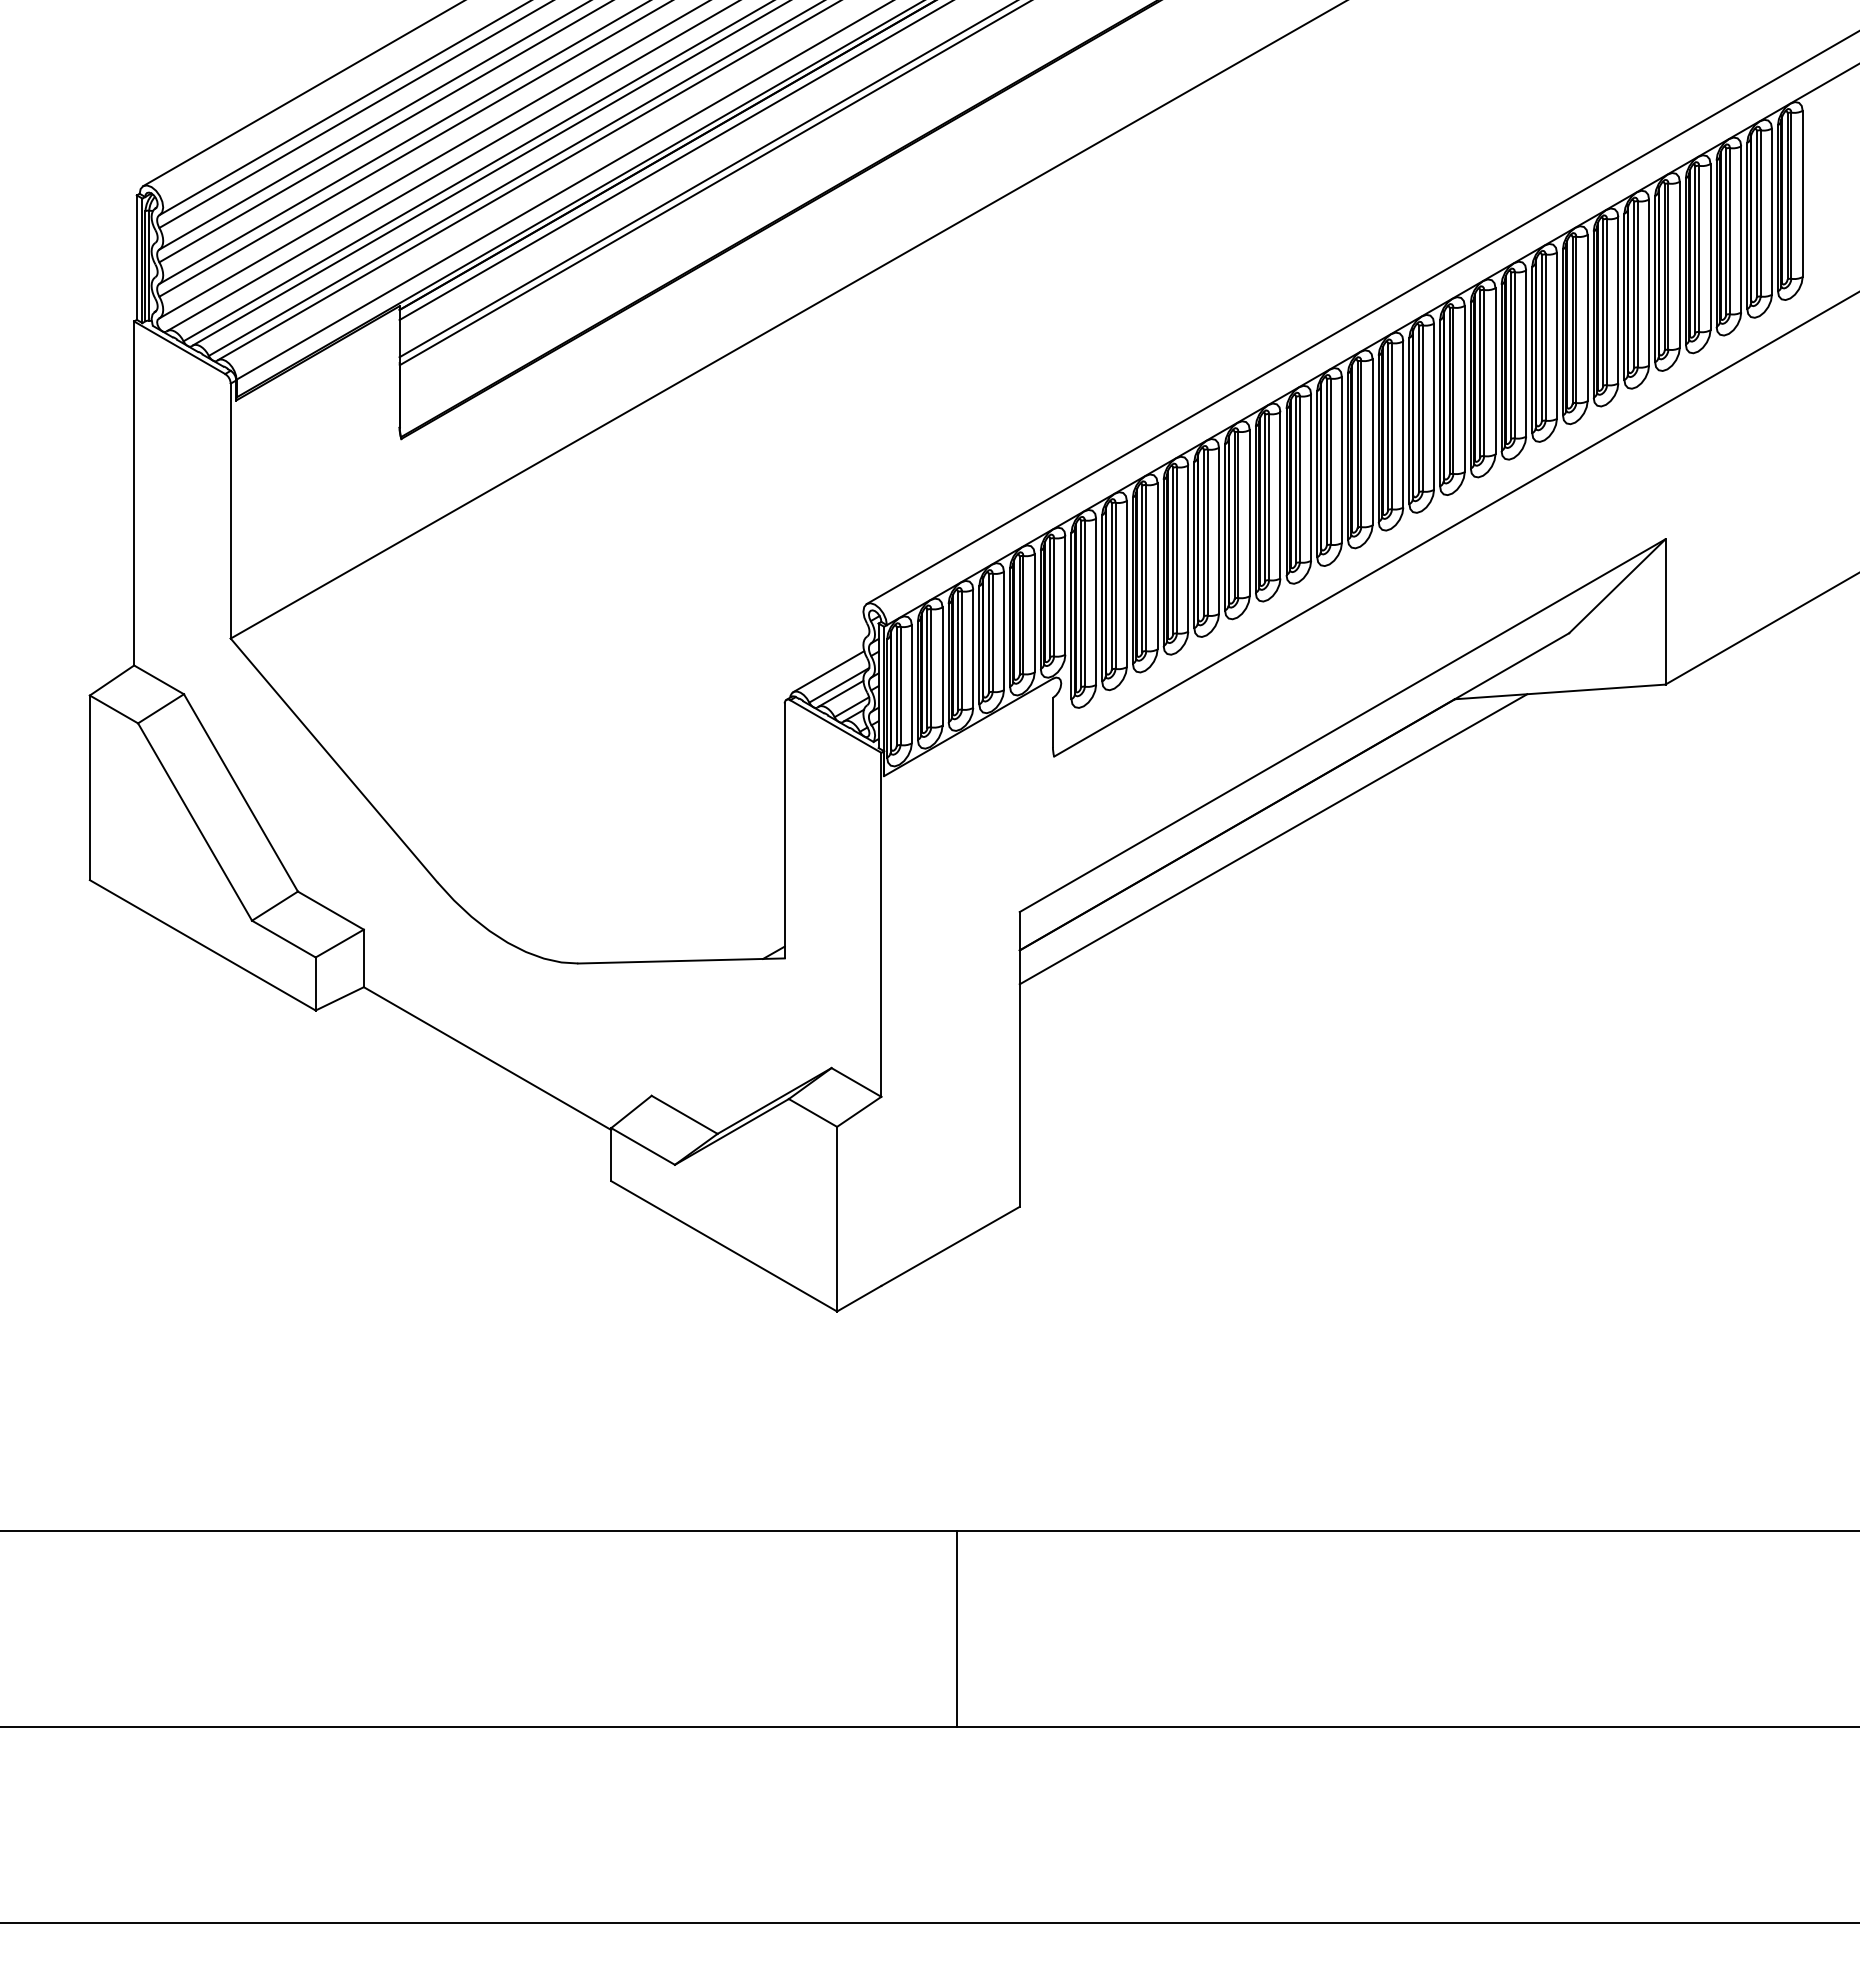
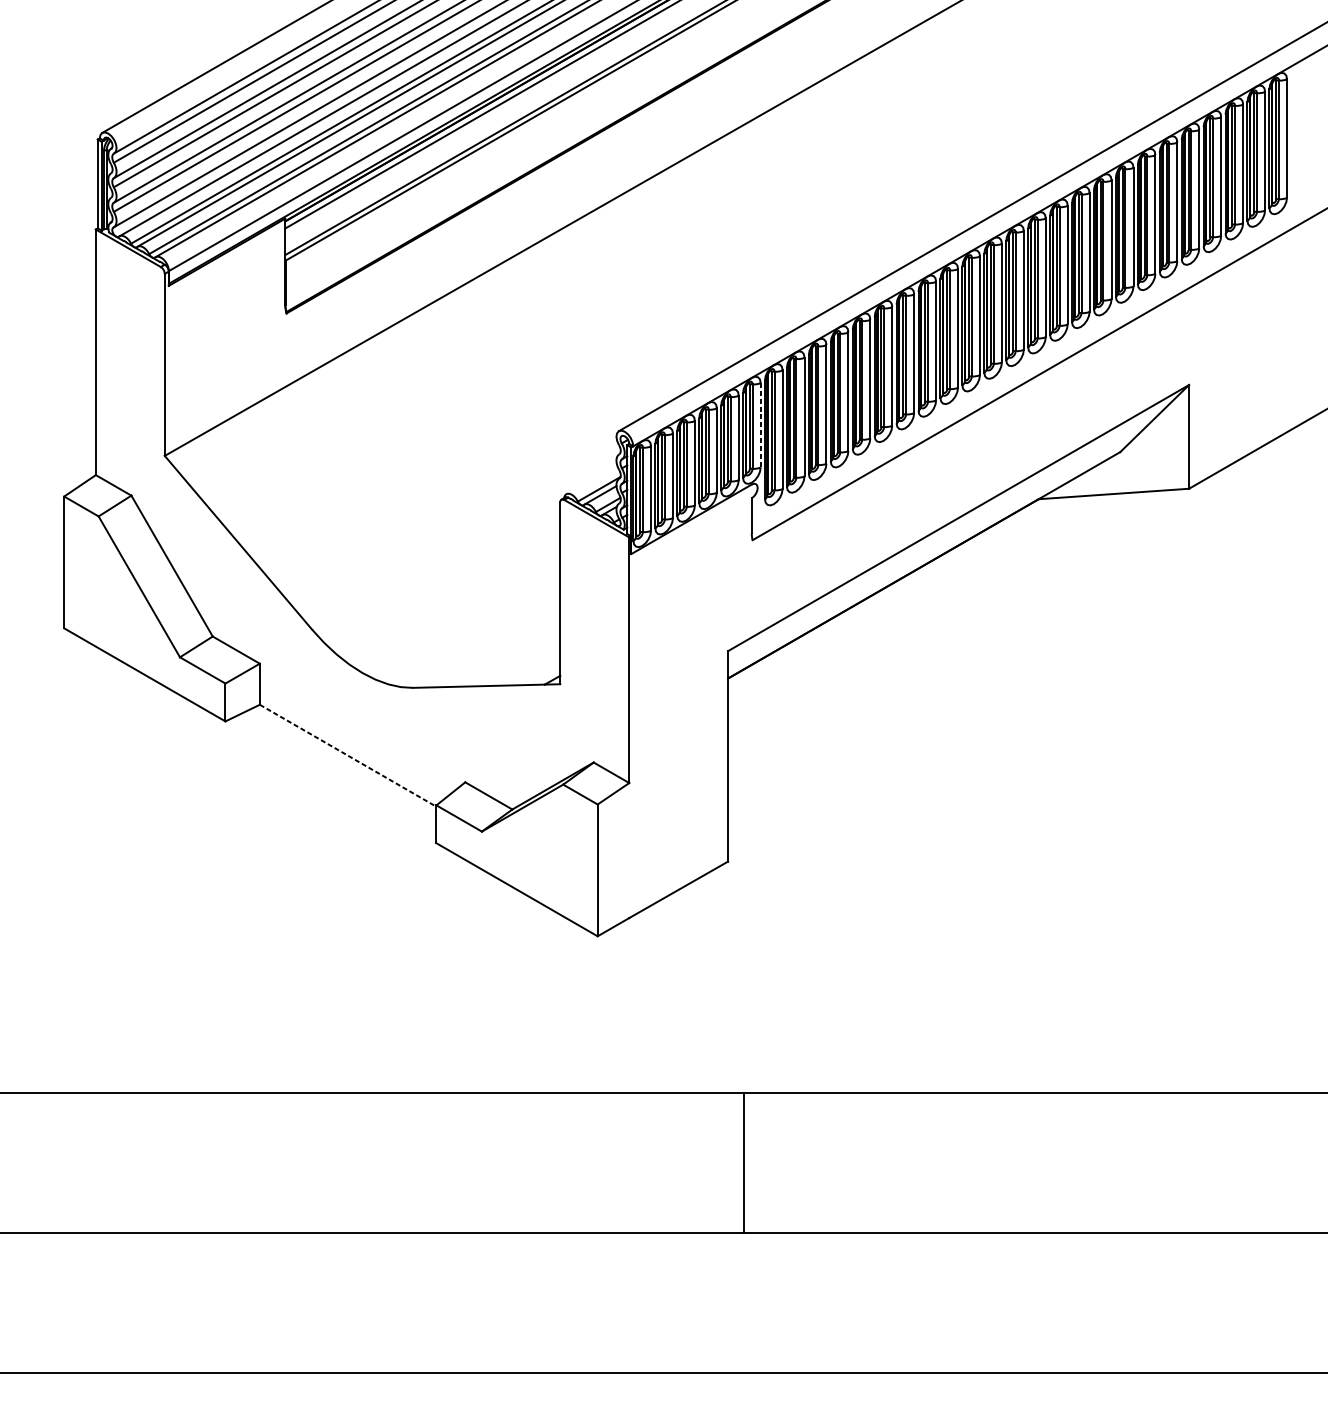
line: (1065, 596) -> (760, 425), solid -> dashed
line: (828, 671) -> (591, 479), removed
line: (1273, 839) -> (909, 599), removed
line: (487, 1058) -> (348, 755), solid -> dashed
line: (956, 1628) -> (743, 1162), moved

